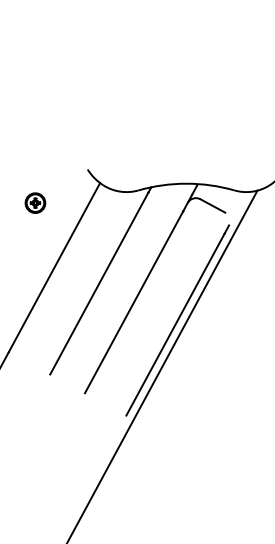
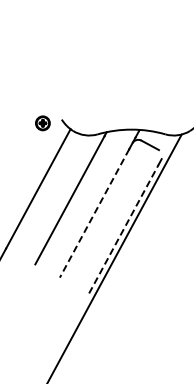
part: (34, 203) -> (42, 123), moved
line: (133, 302) -> (94, 213), solid -> dashed
line: (176, 323) -> (124, 228), solid -> dashed

